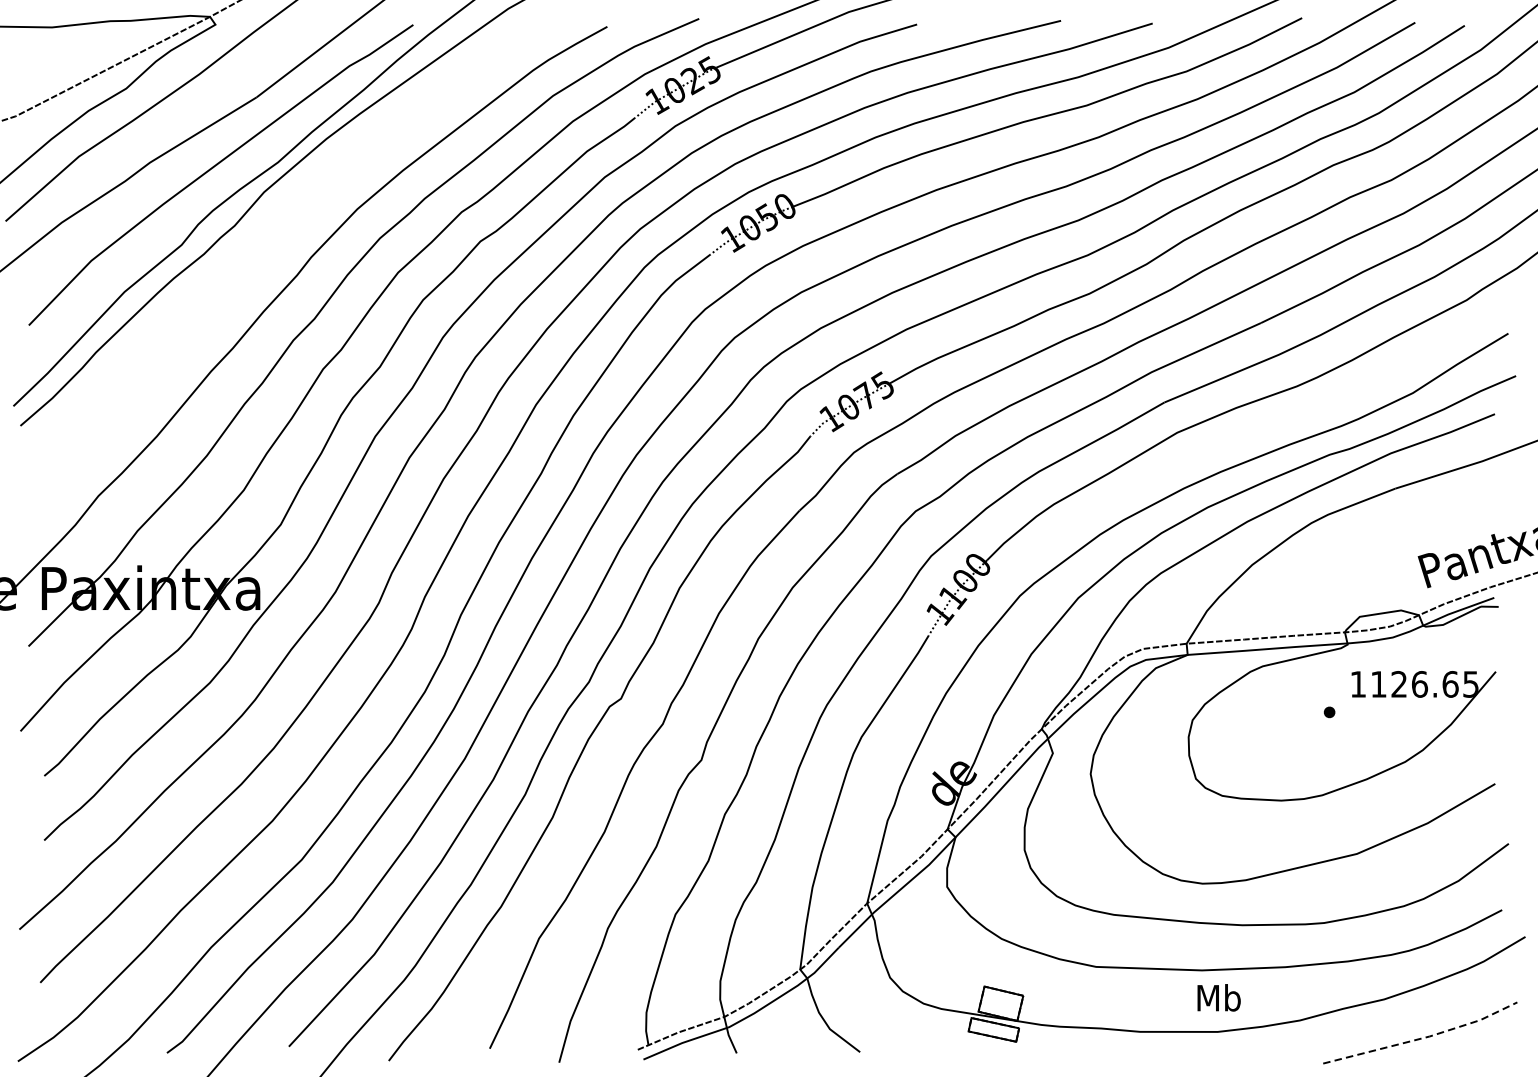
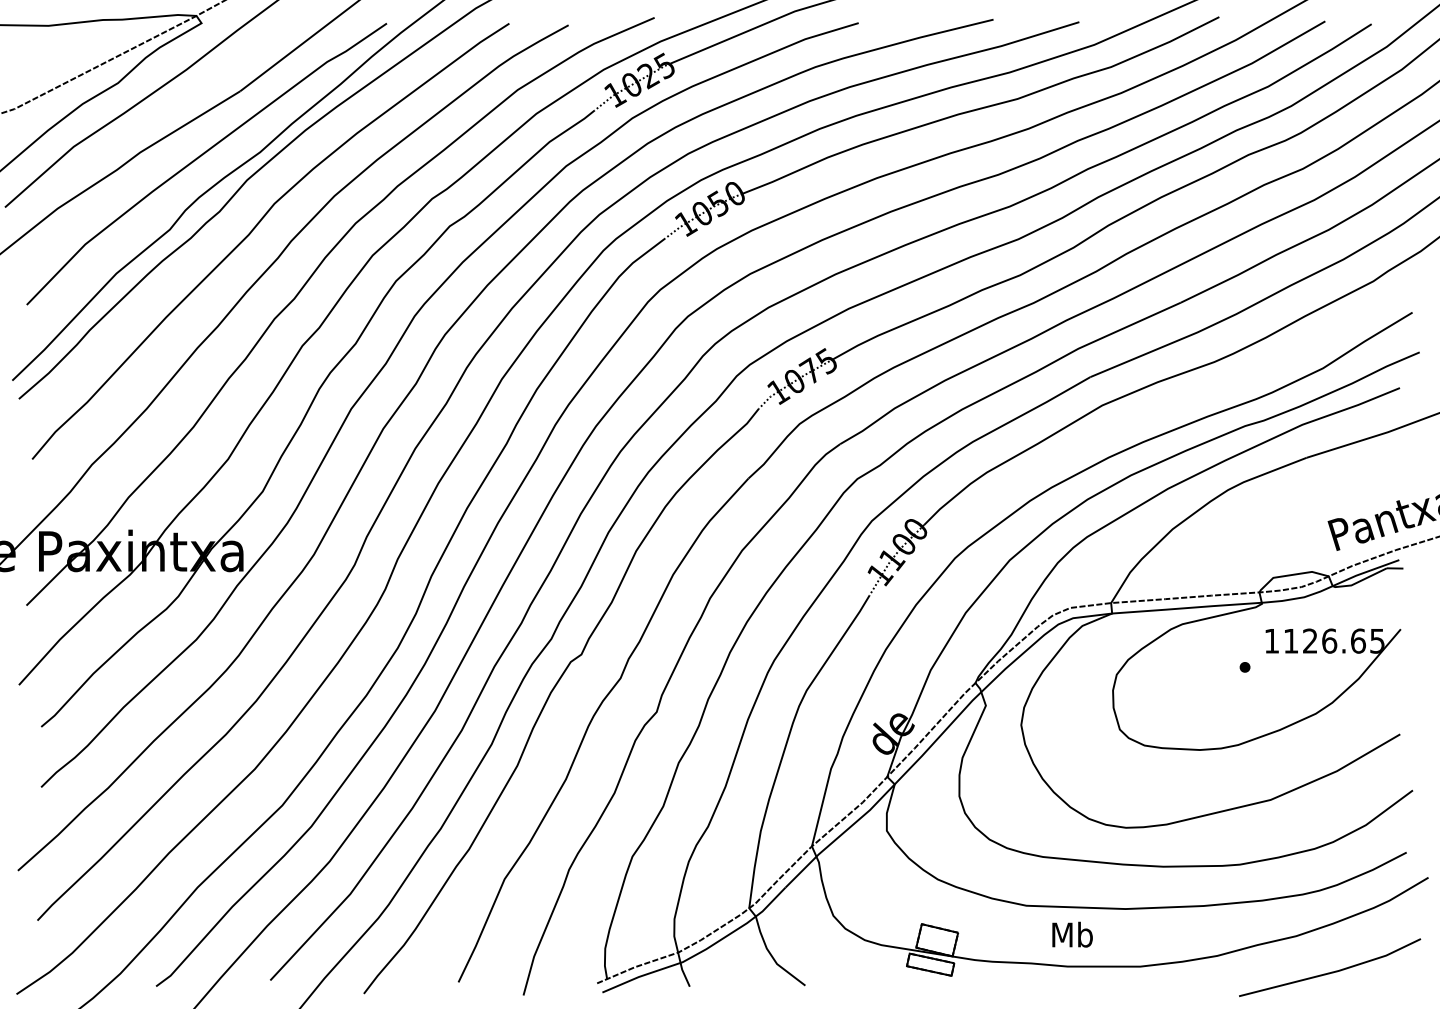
curve: (274, 242) -> (256, 227), added
text: (1219, 997) -> (1072, 934), moved
line: (1424, 1038) -> (1333, 972), dashed -> solid

